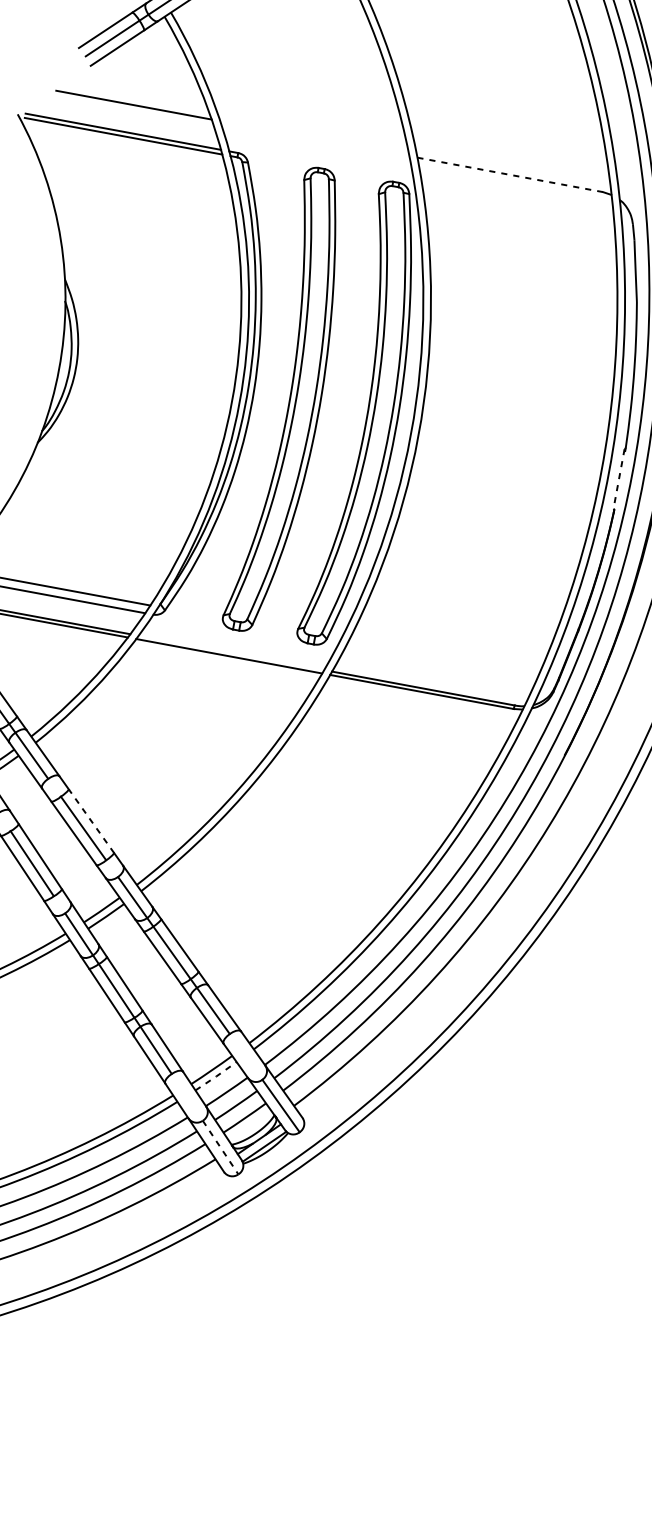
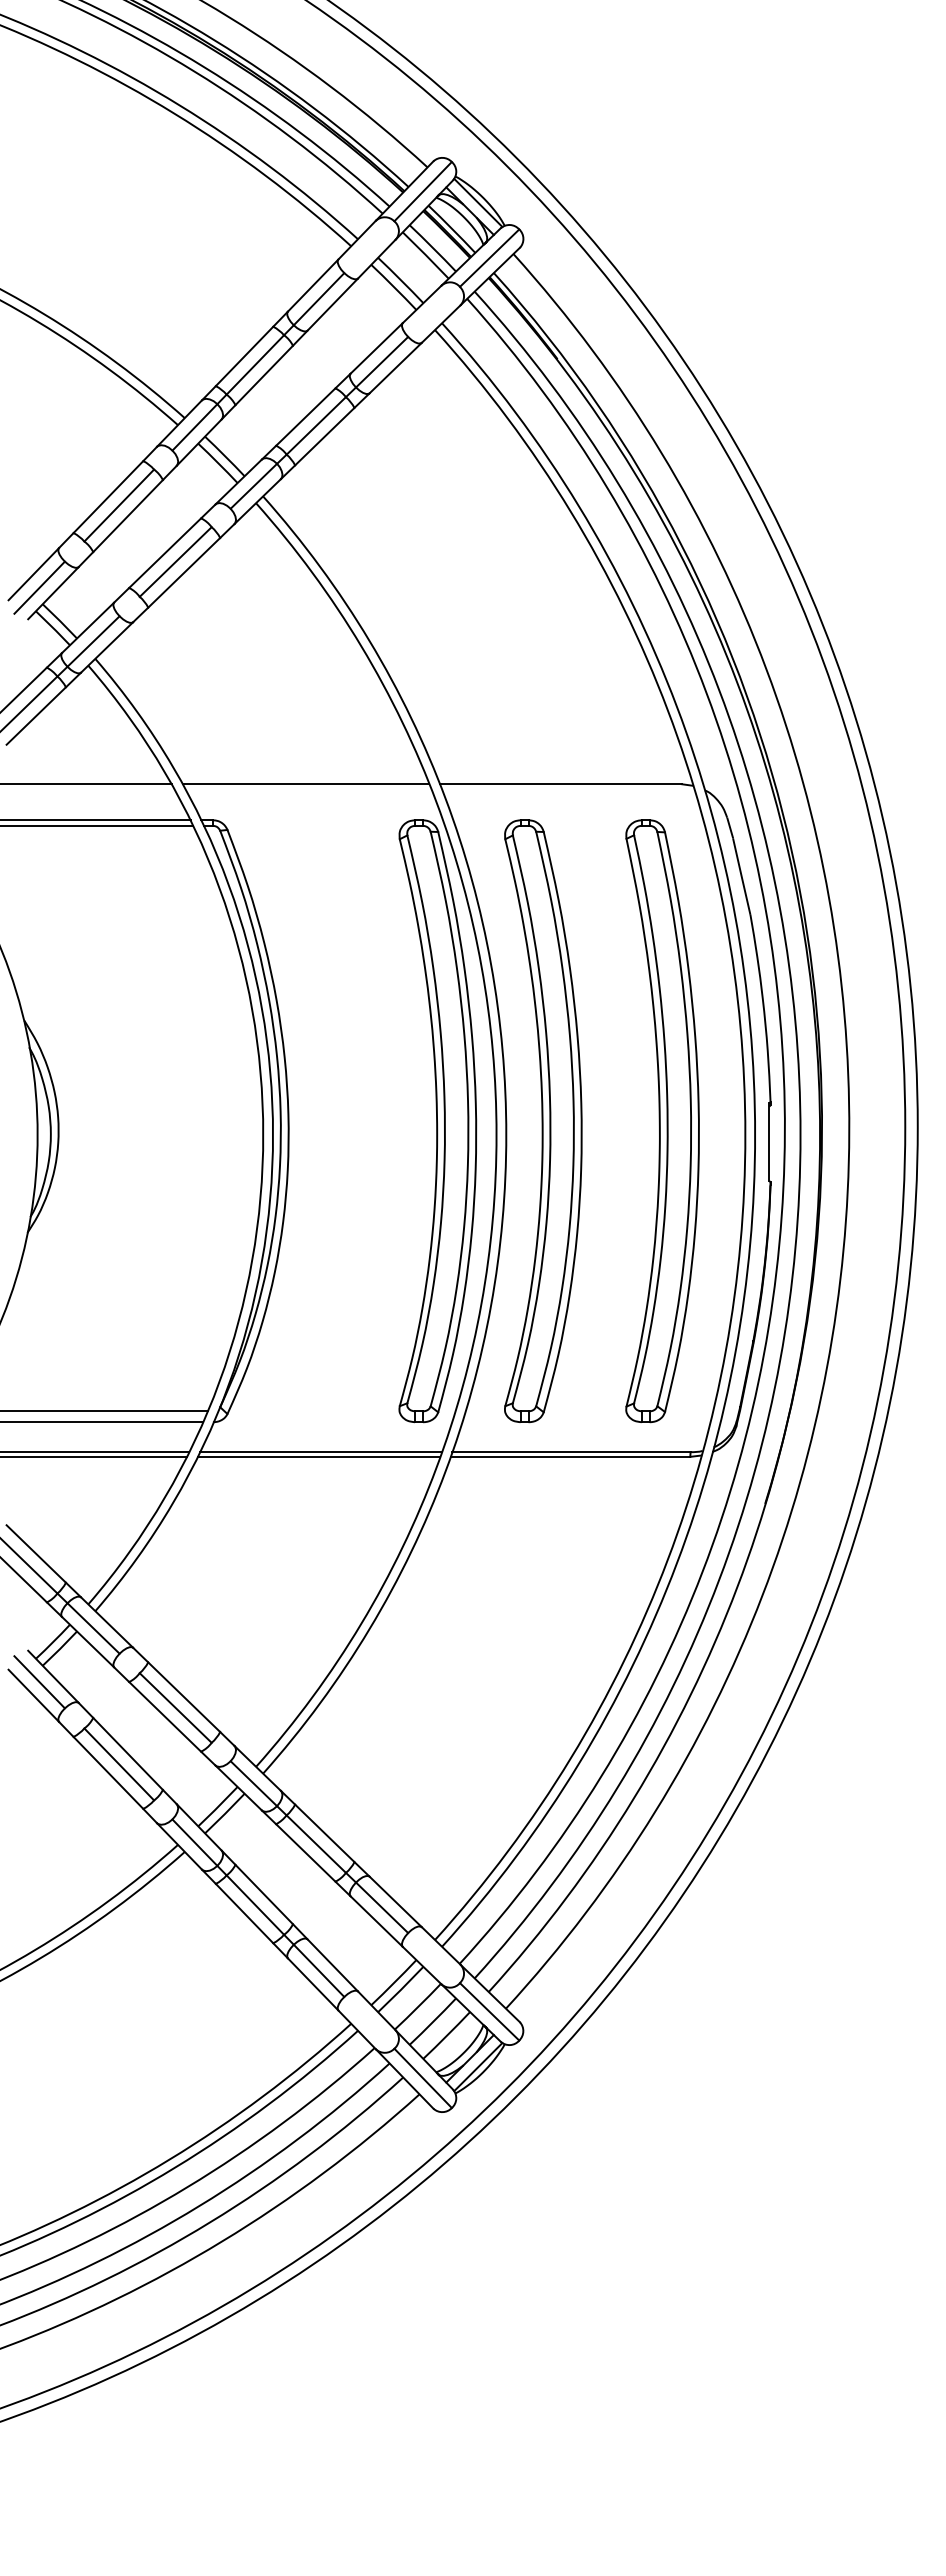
line: (314, 138) -> (305, 784), added
line: (509, 175) -> (560, 784), dashed -> solid
part: (291, 401) -> (662, 1121), moved
part: (448, 431) -> (543, 1121), added
line: (619, 479) -> (769, 1142), dashed -> solid
line: (231, 653) -> (321, 1452), added
line: (91, 820) -> (183, 1696), dashed -> solid
line: (216, 1076) -> (401, 1989), dashed -> solid
line: (220, 1147) -> (423, 2078), dashed -> solid

